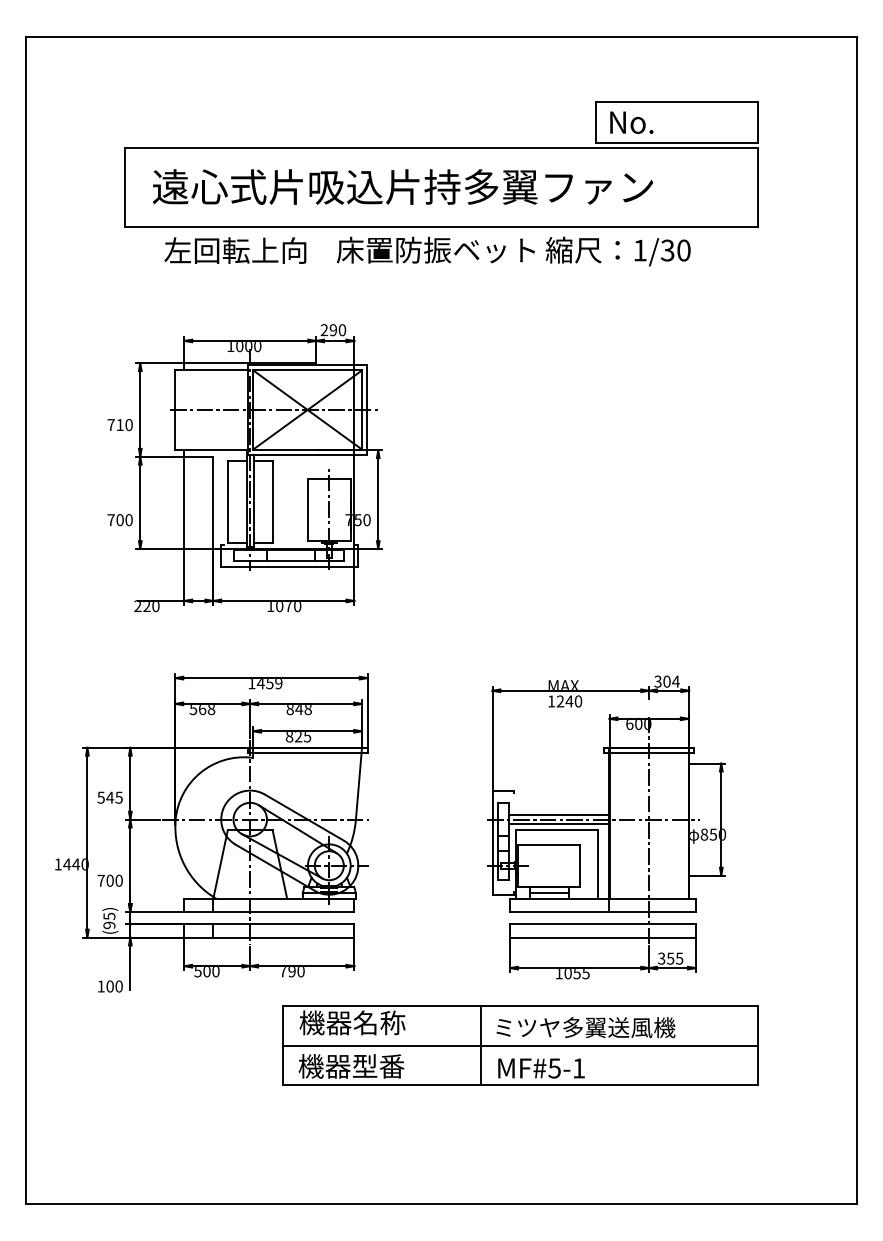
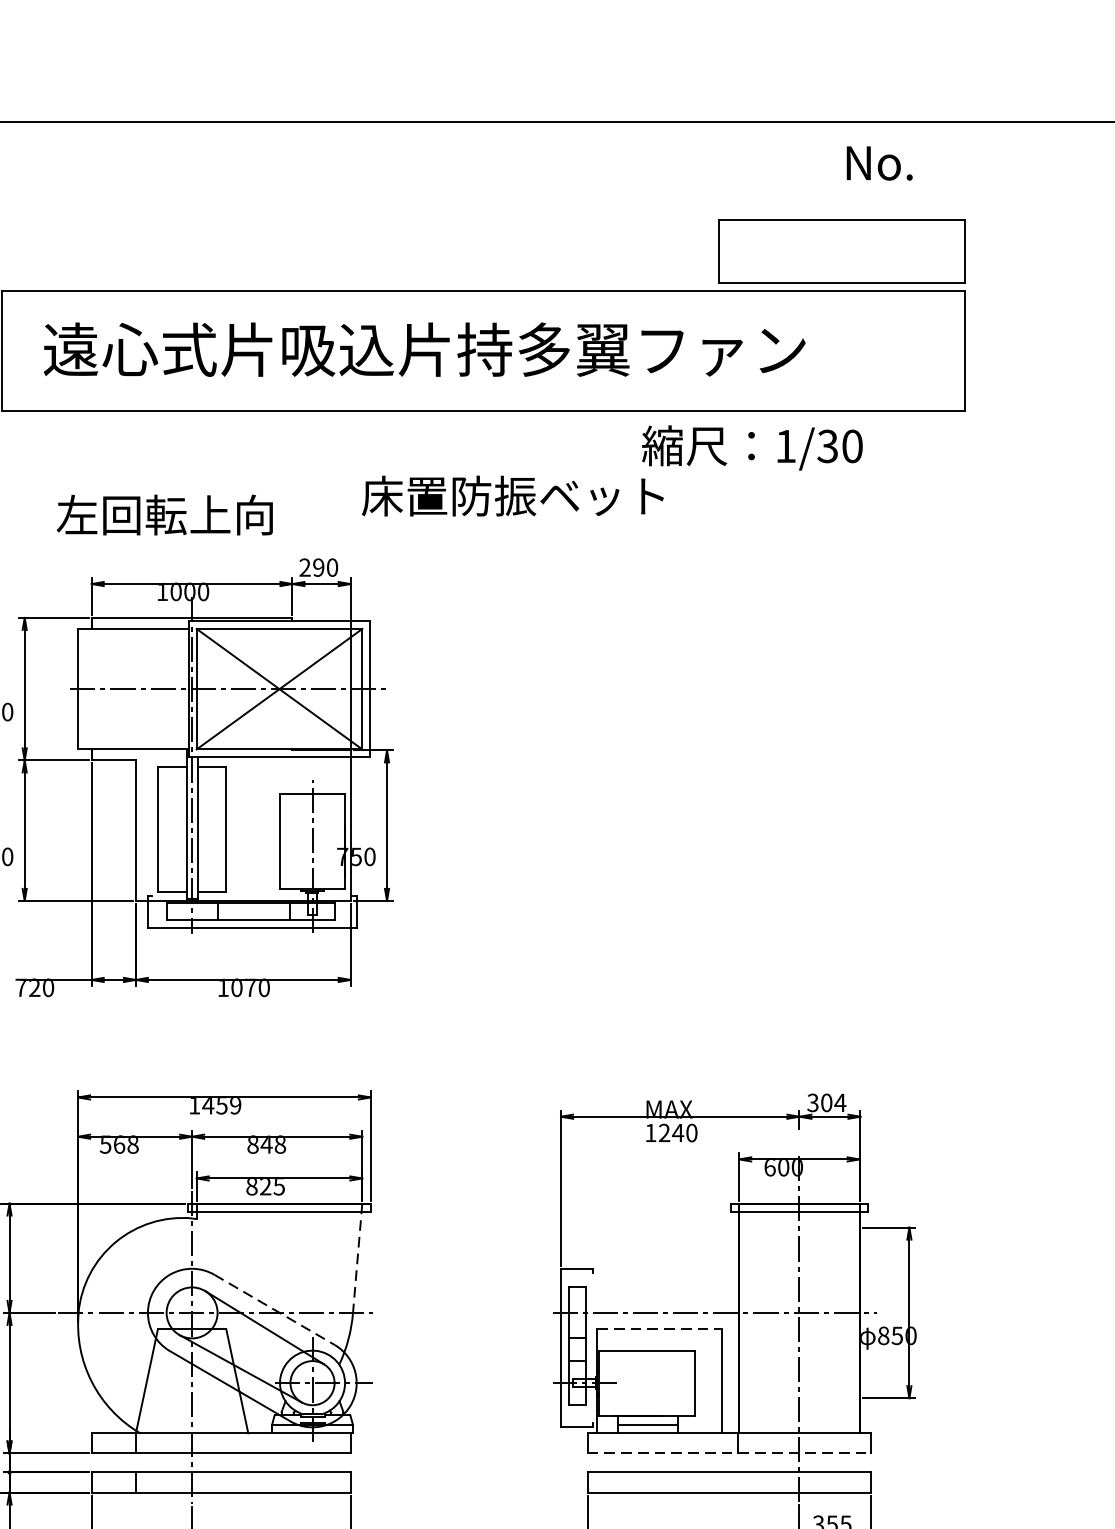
text: (631, 122) -> (879, 163), moved
text: (435, 249) -> (512, 495), moved
text: (235, 250) -> (165, 514), moved
text: (137, 605) -> (20, 986), 220 -> 720
line: (358, 784) -> (356, 1259), solid -> dashed
line: (558, 815) -> (661, 1306), removed
line: (304, 817) -> (274, 1309), solid -> dashed
line: (558, 823) -> (661, 1318), removed
line: (557, 830) -> (659, 1329), solid -> dashed
line: (602, 911) -> (728, 1452), solid -> dashed

